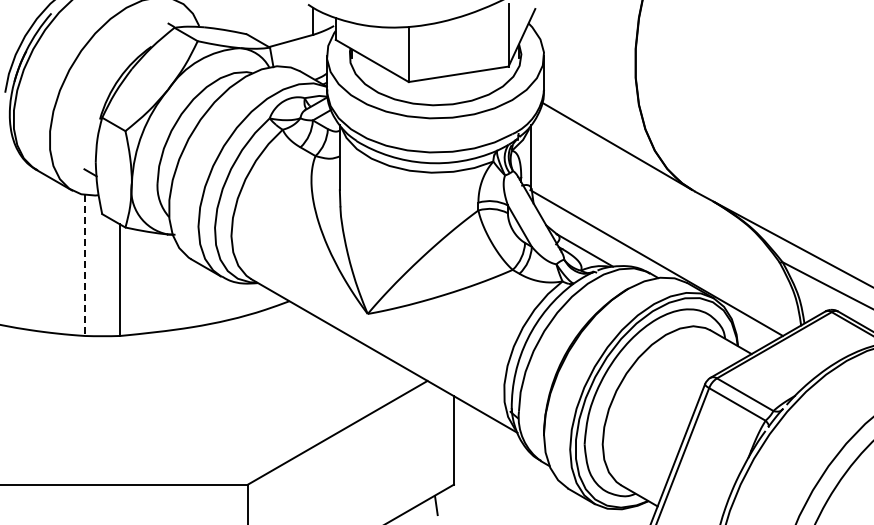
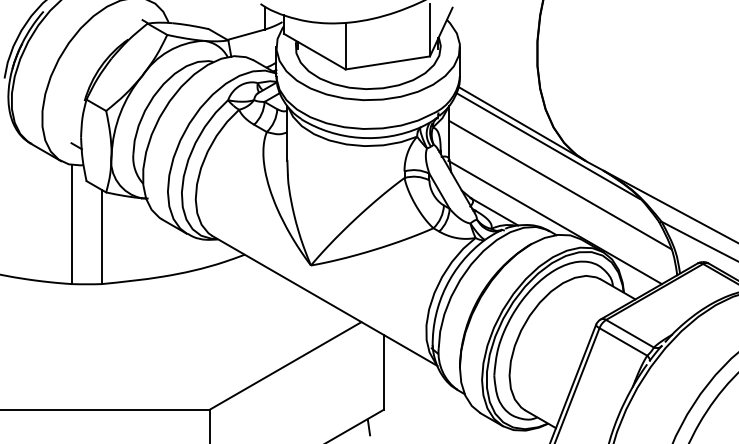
line: (648, 172) -> (548, 145), added
line: (662, 218) -> (560, 184), added
line: (85, 266) -> (72, 225), dashed -> solid

